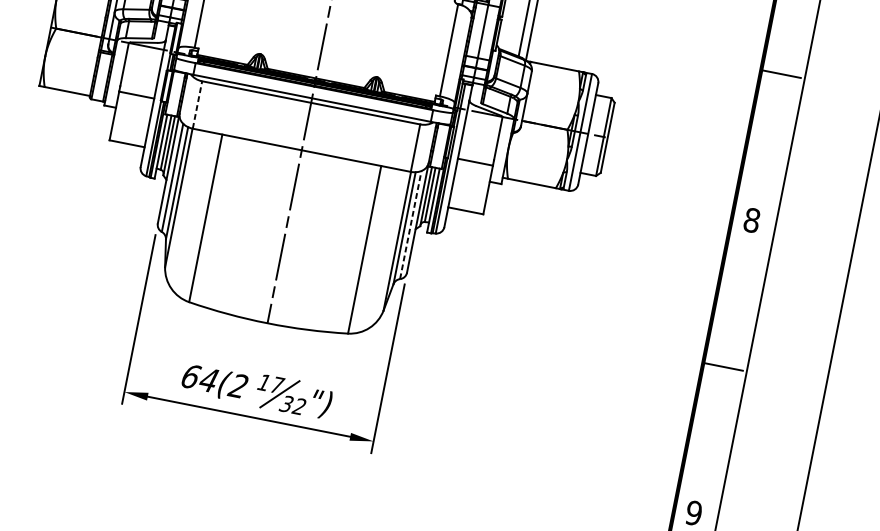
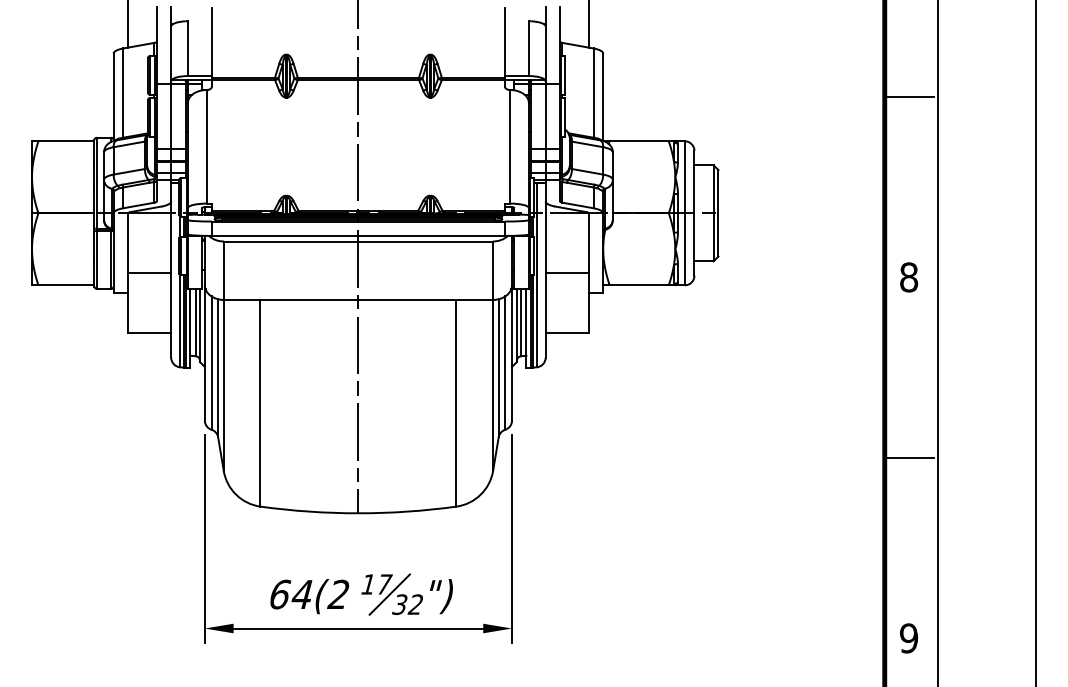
line: (197, 104) -> (224, 270), dashed -> solid
line: (410, 225) -> (505, 363), dashed -> solid

